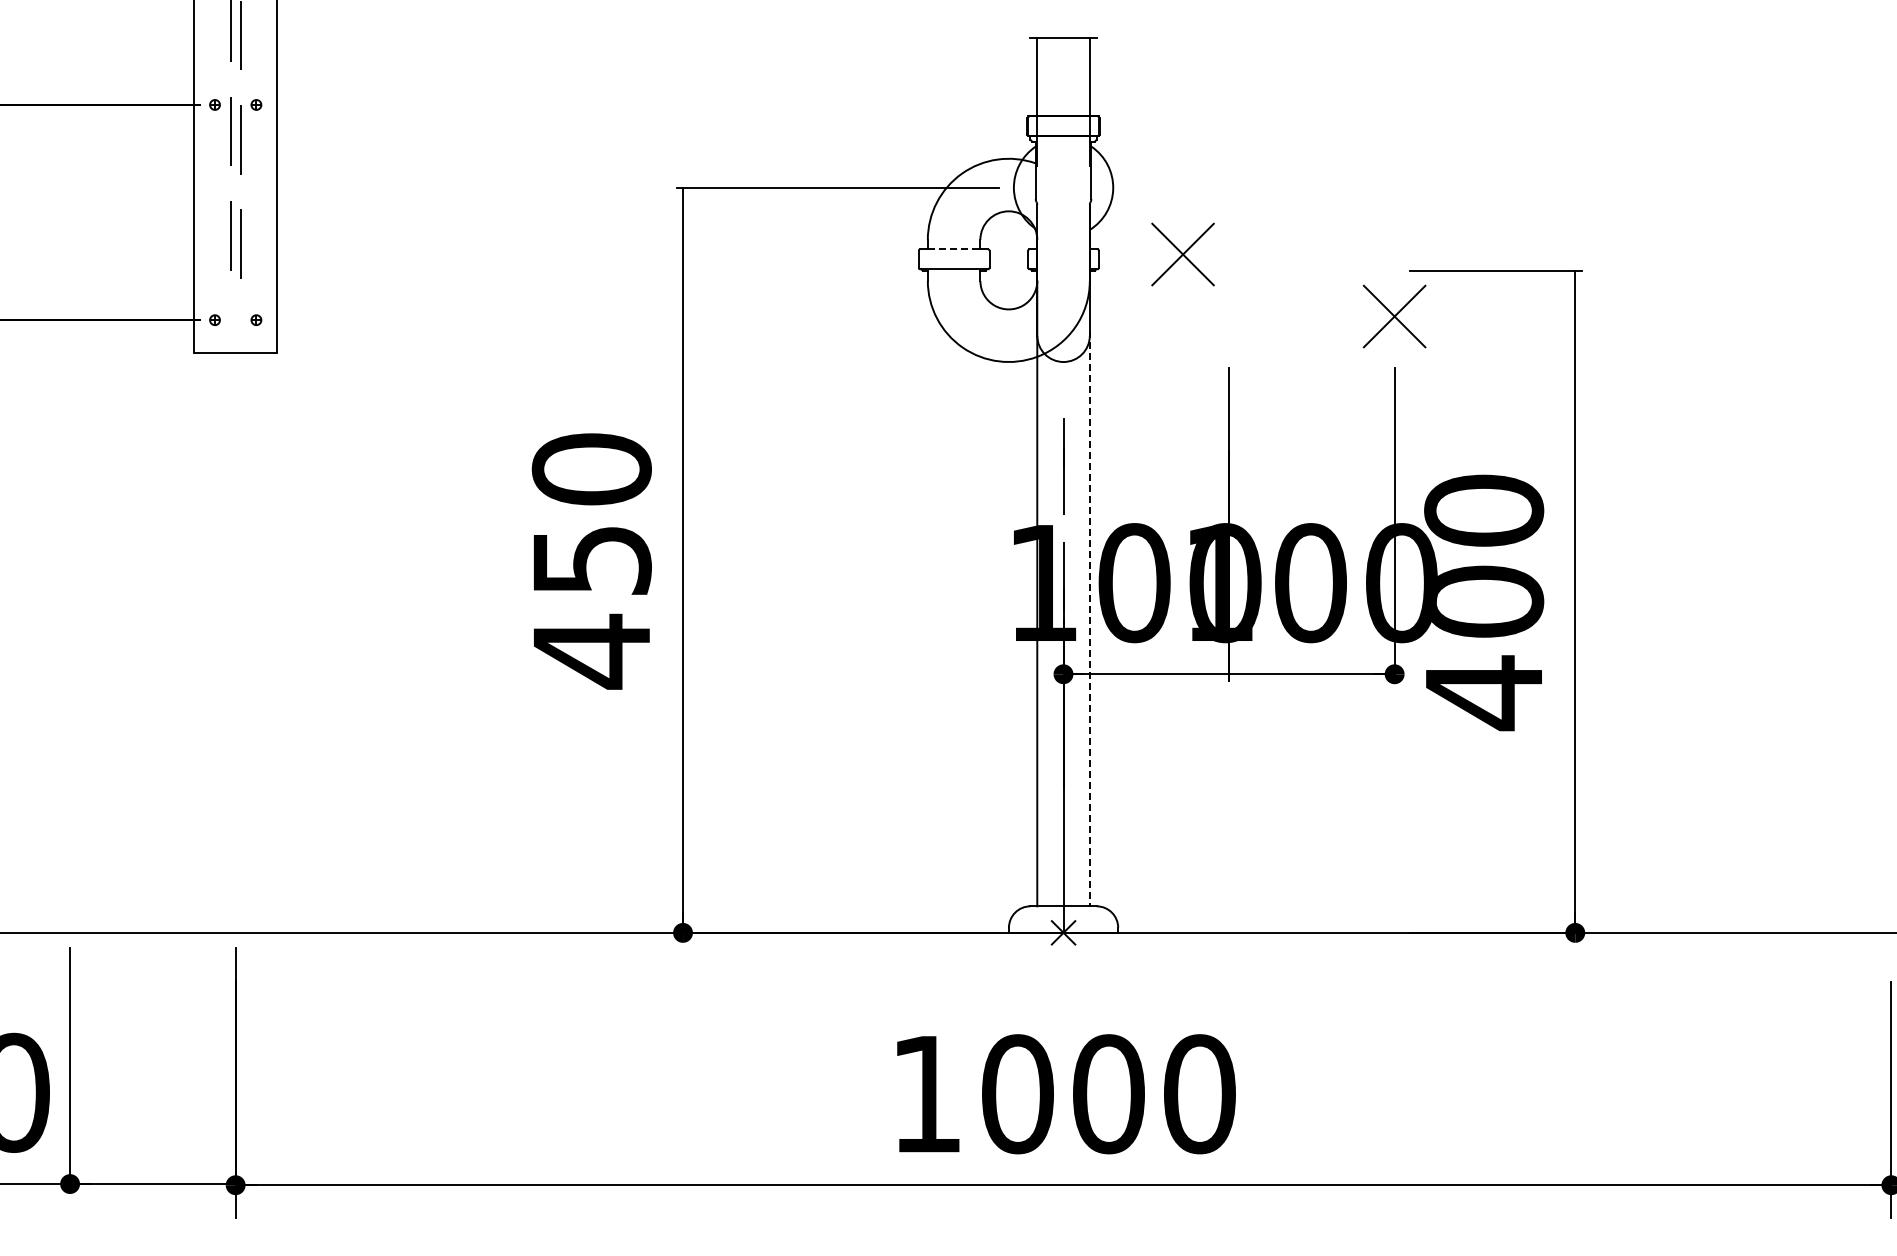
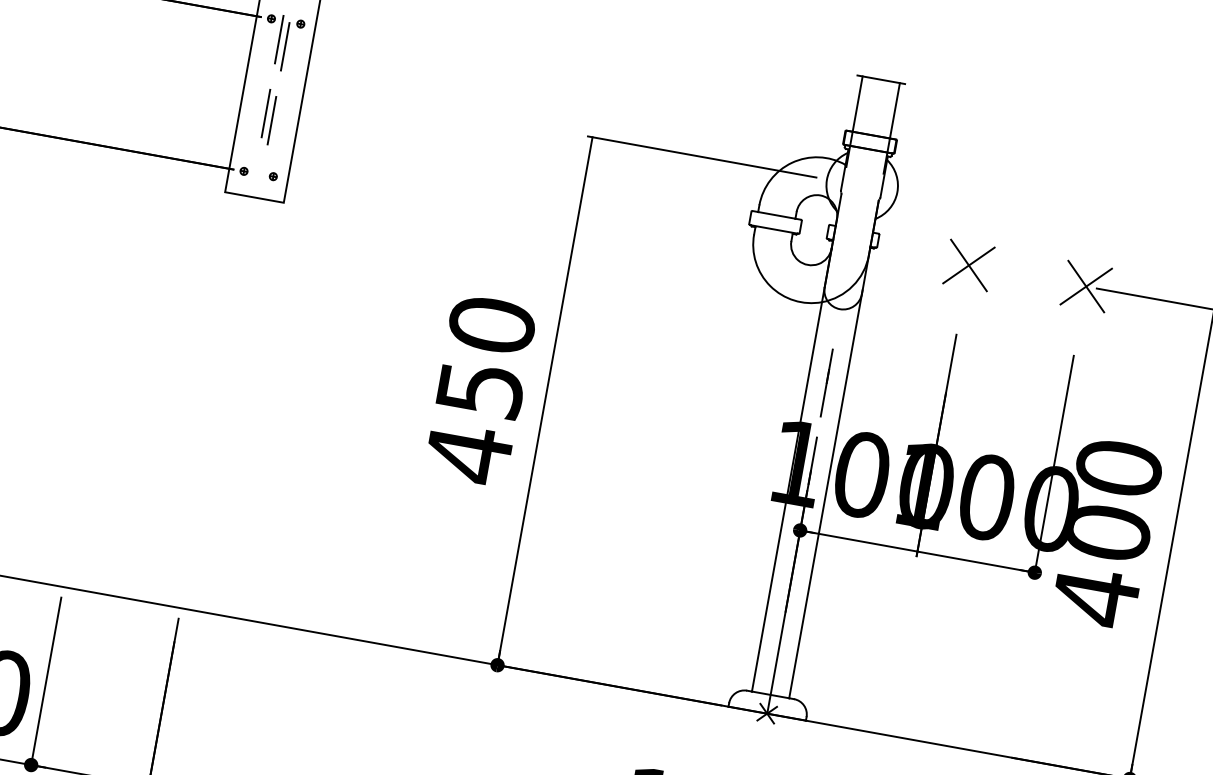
line: (954, 249) -> (777, 215), dashed -> solid
part: (1182, 254) -> (968, 265), moved
part: (1394, 316) -> (1086, 286), moved
line: (1089, 618) -> (825, 494), dashed -> solid

